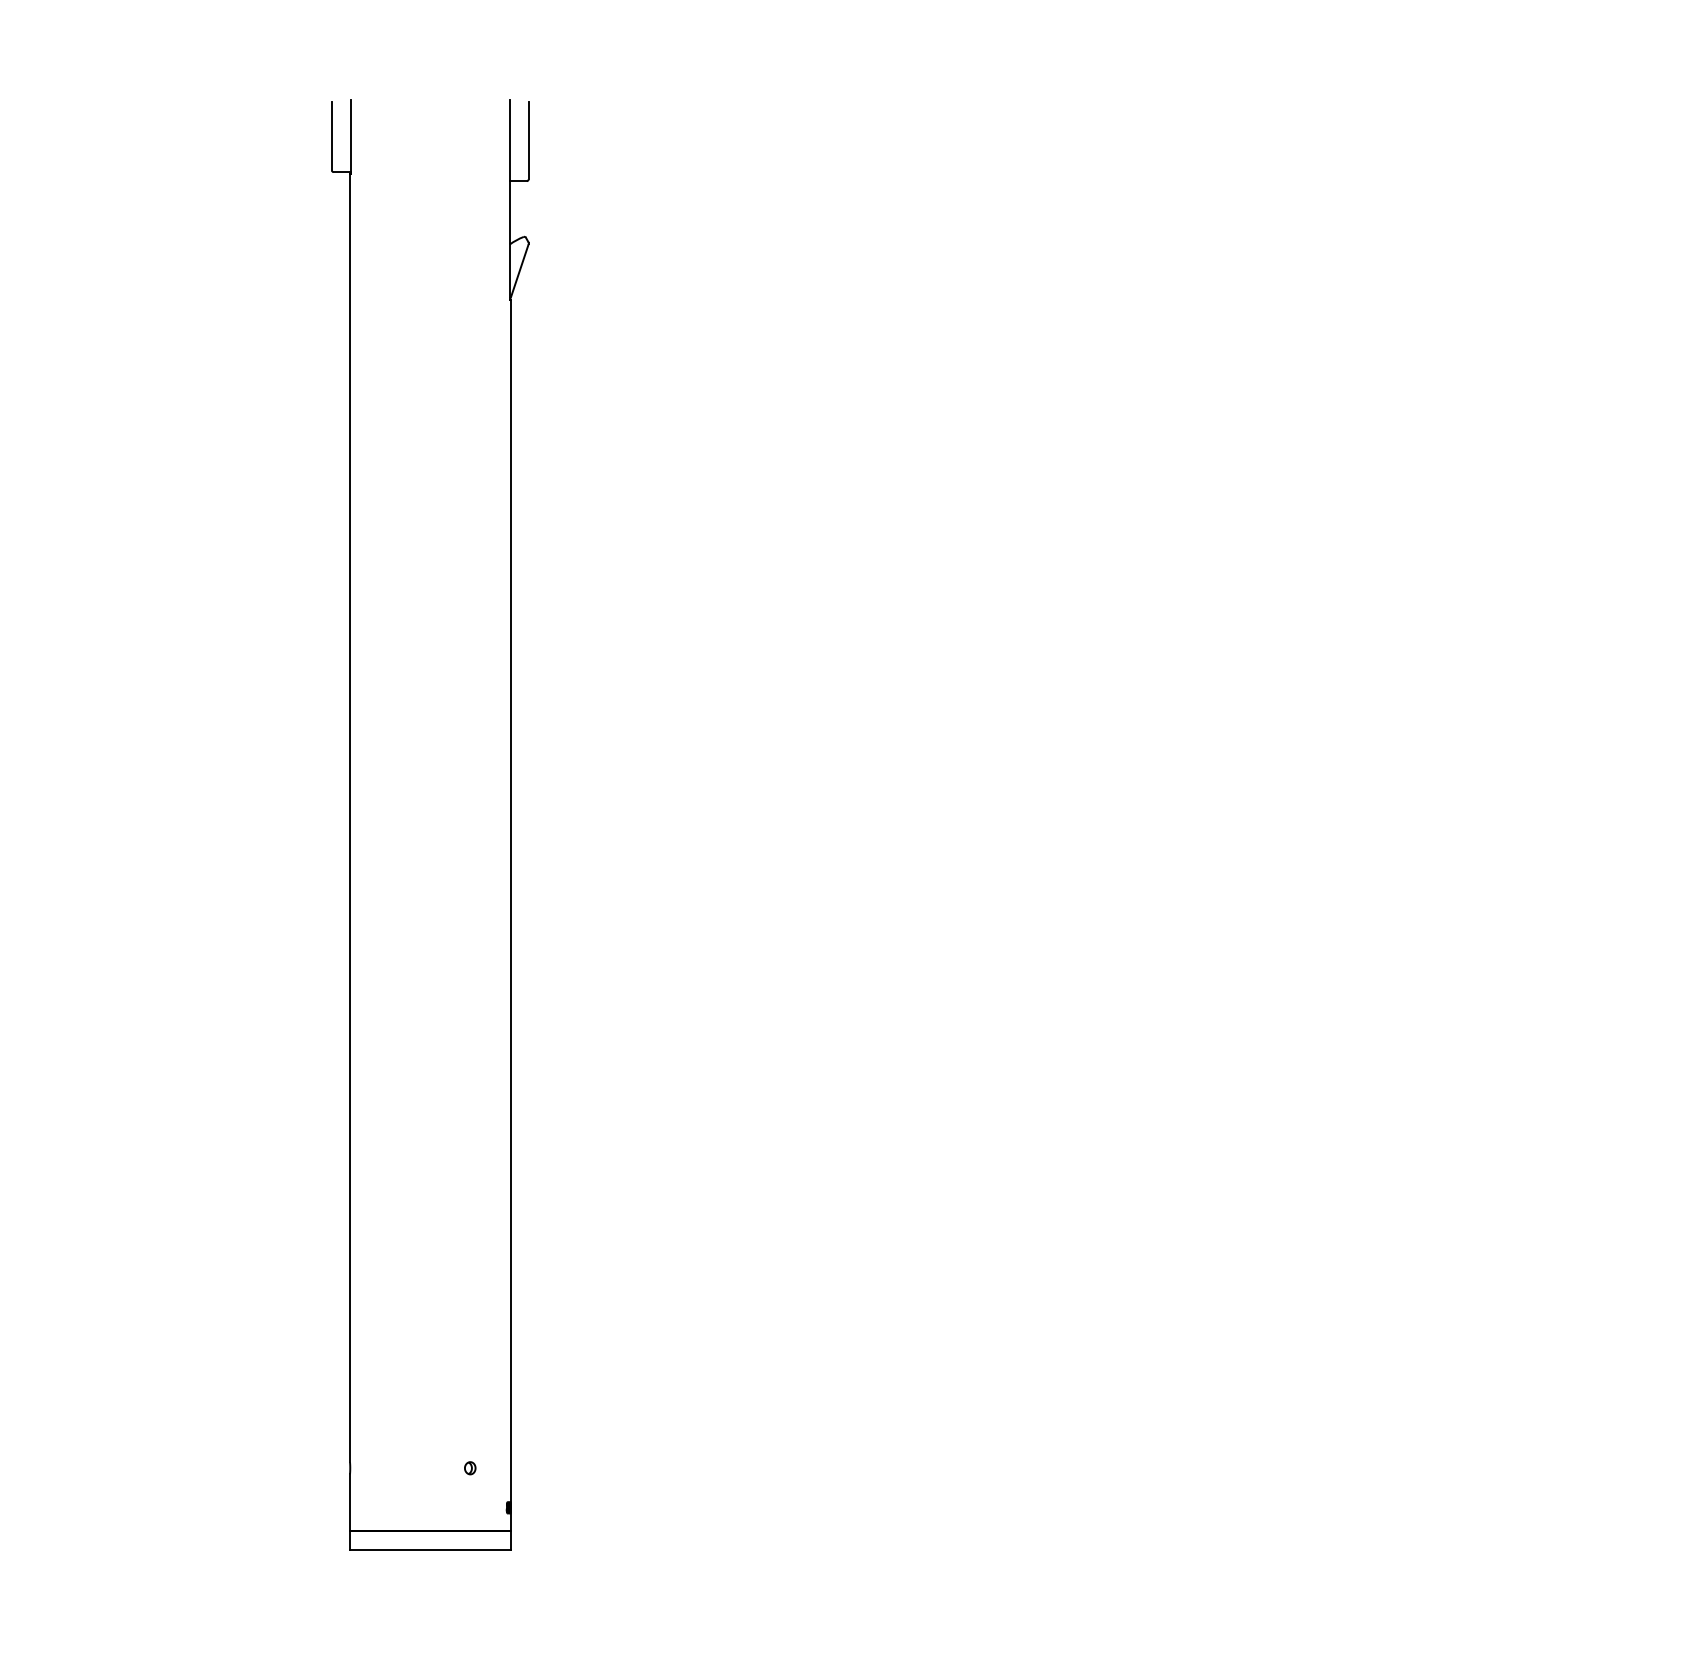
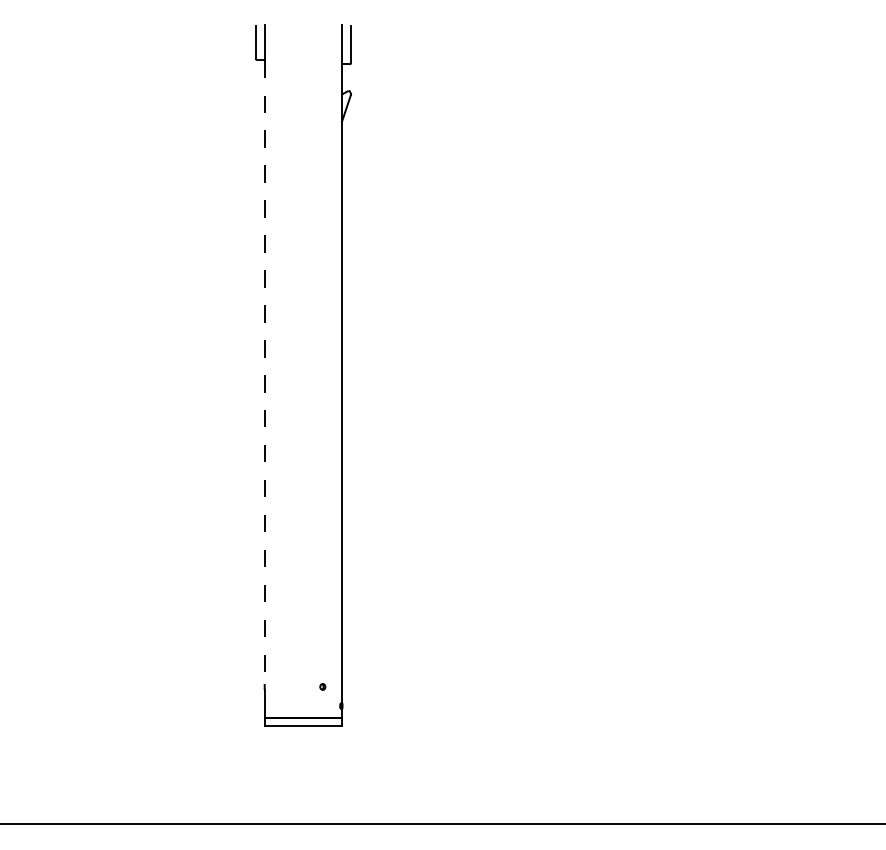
line: (349, 818) -> (264, 372), solid -> dashed

